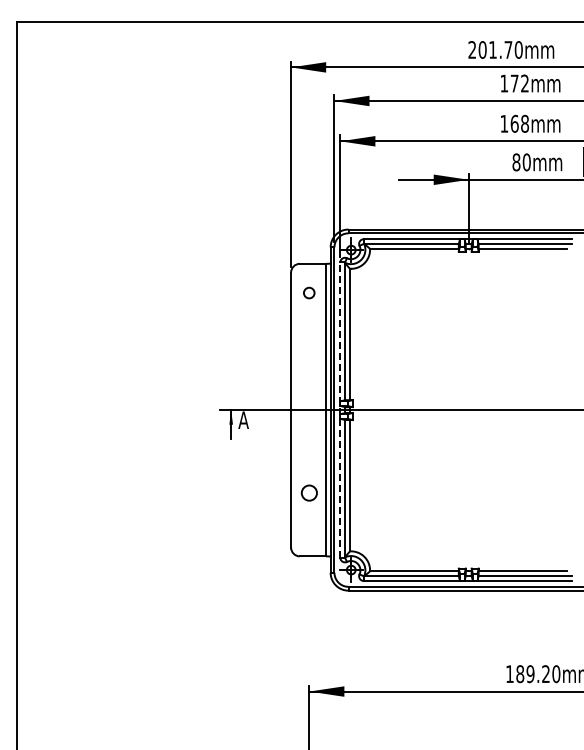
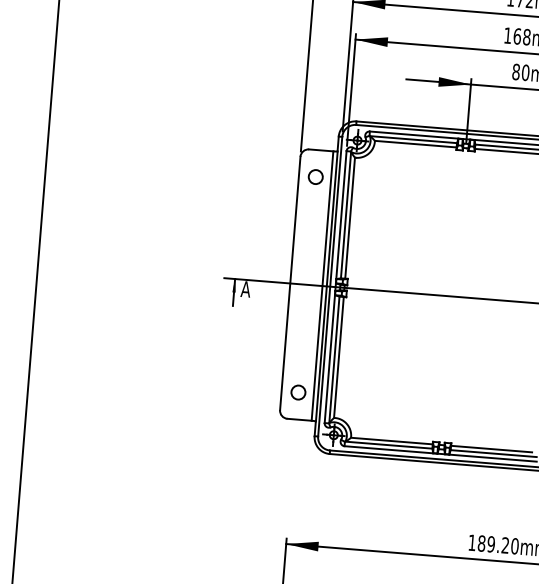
circle: (308, 292) -> (315, 176), size x1.43
line: (340, 410) -> (335, 287), dashed -> solid
circle: (308, 492) -> (297, 391), moved

